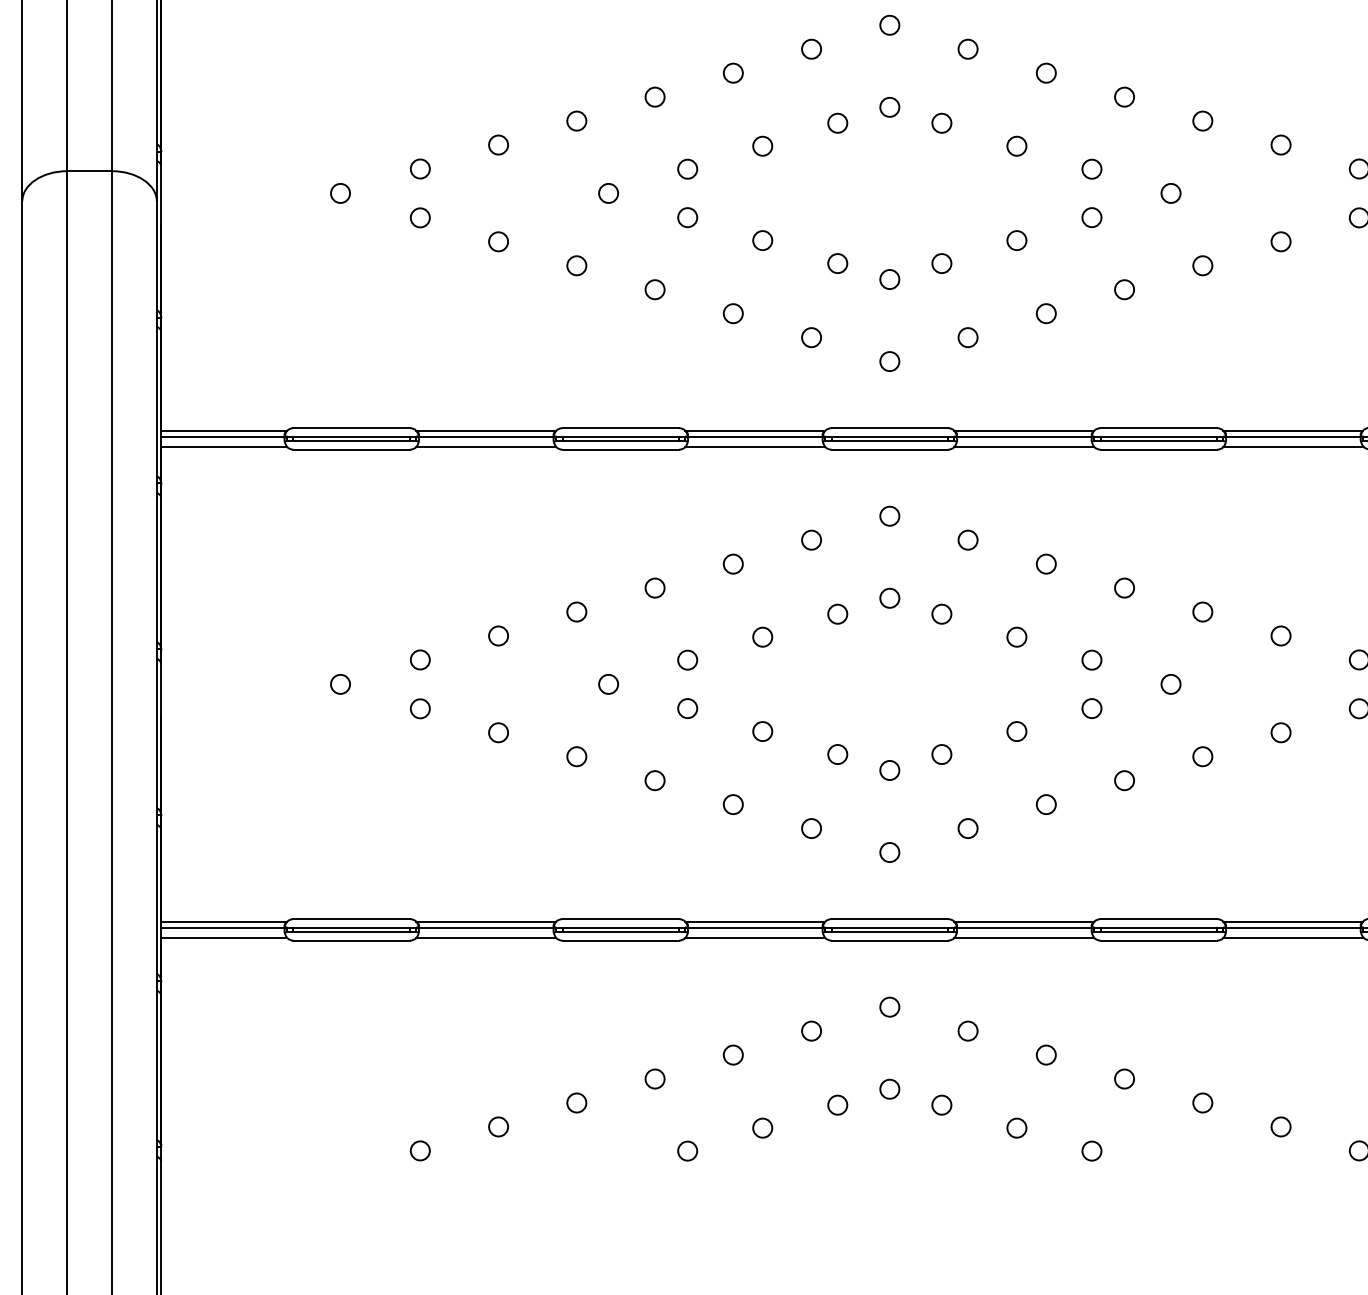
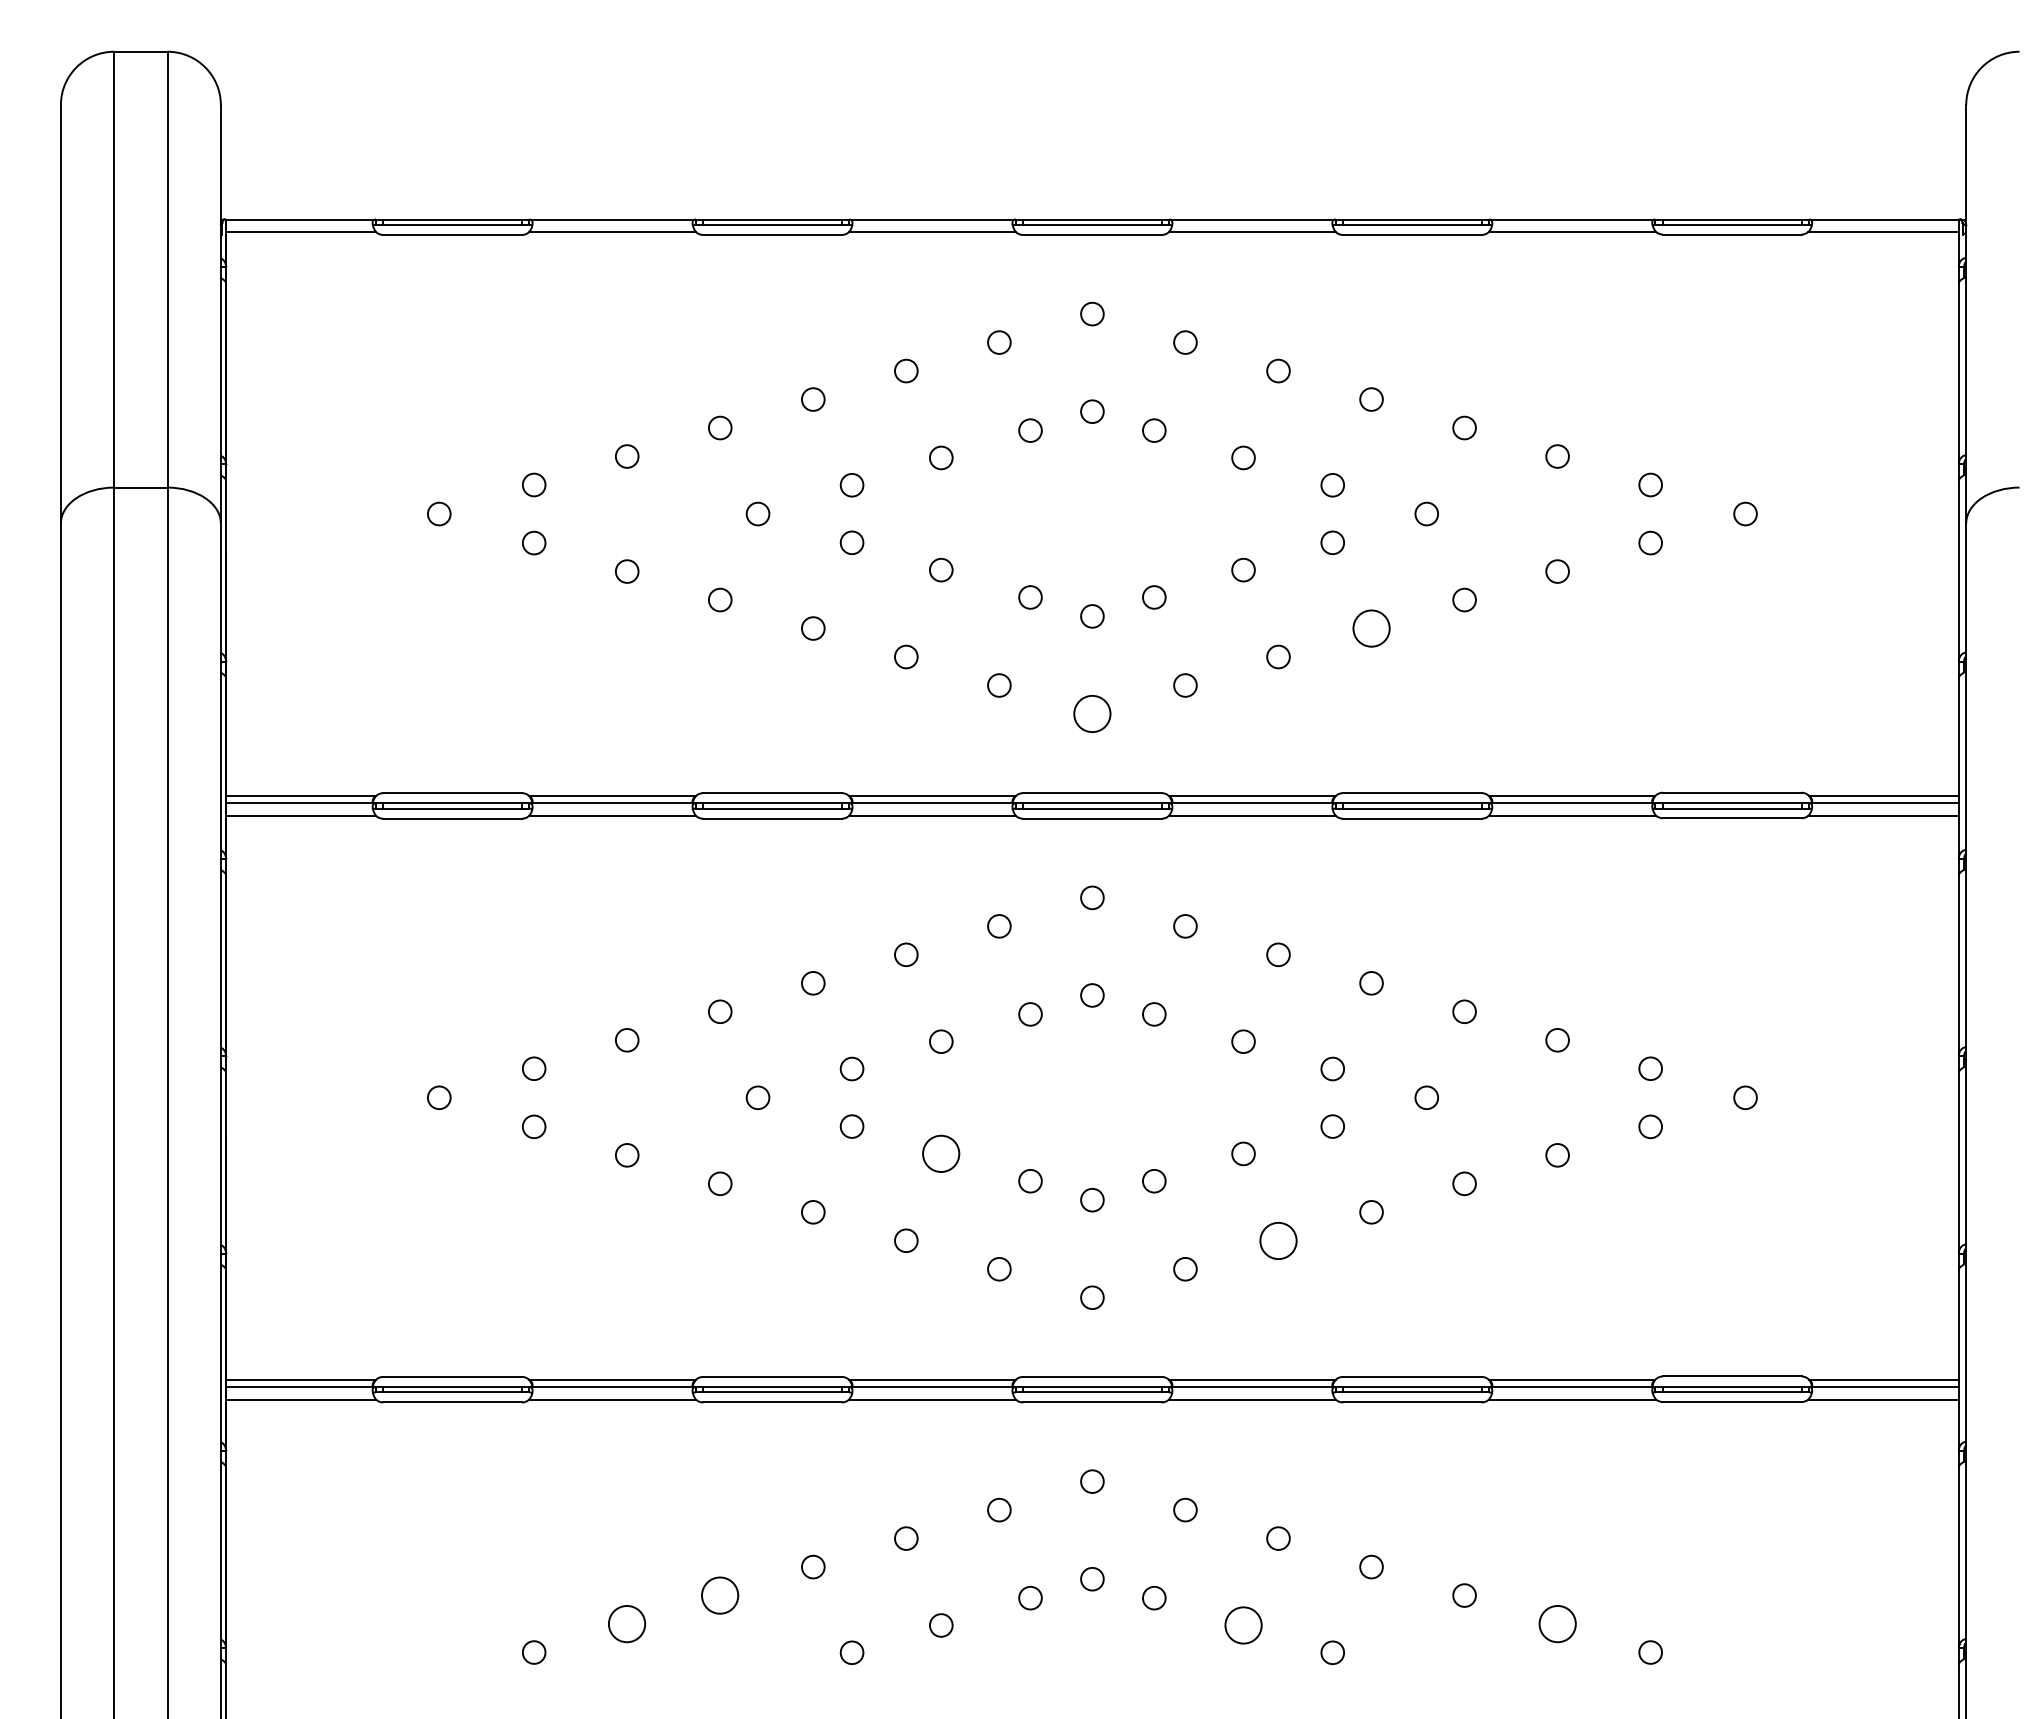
circle: (1124, 289) -> (1371, 628), size x1.6
circle: (889, 361) -> (1092, 713), size x1.6
circle: (762, 731) -> (941, 1153), size x1.6
circle: (1046, 804) -> (1278, 1240), size x1.6
circle: (577, 1102) -> (720, 1595), size x1.6
circle: (498, 1126) -> (627, 1623), size x1.6
circle: (1280, 1126) -> (1557, 1623), size x1.6
circle: (1016, 1128) -> (1243, 1625), size x1.6

